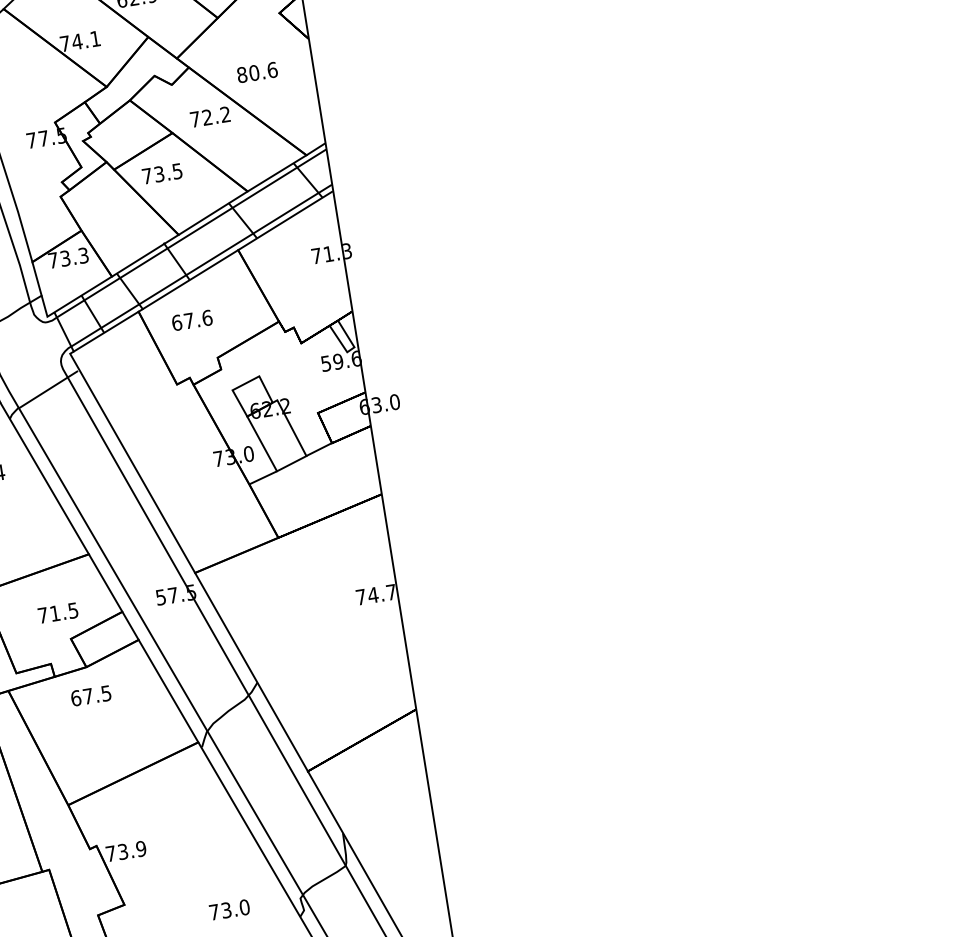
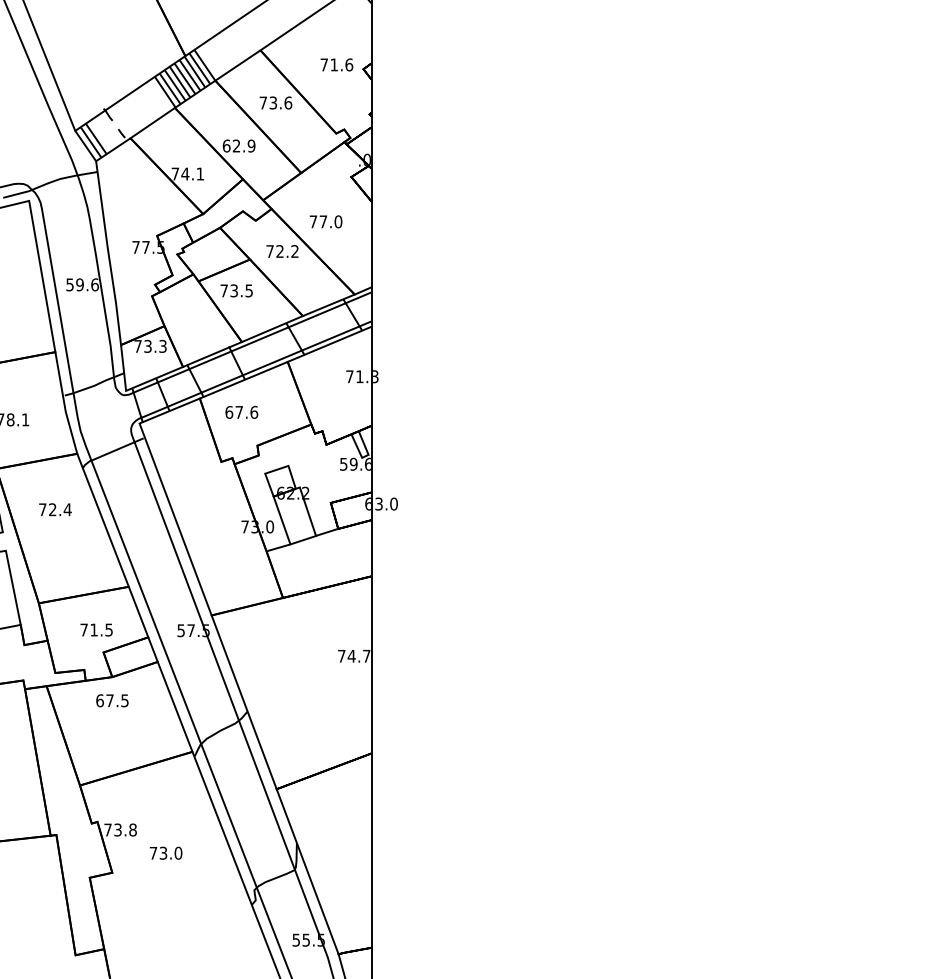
text: (256, 72) -> (325, 221), 80.6 -> 77.0
text: (140, 848) -> (132, 829), 73.9 -> 73.8
part: (228, 909) -> (165, 852), moved

